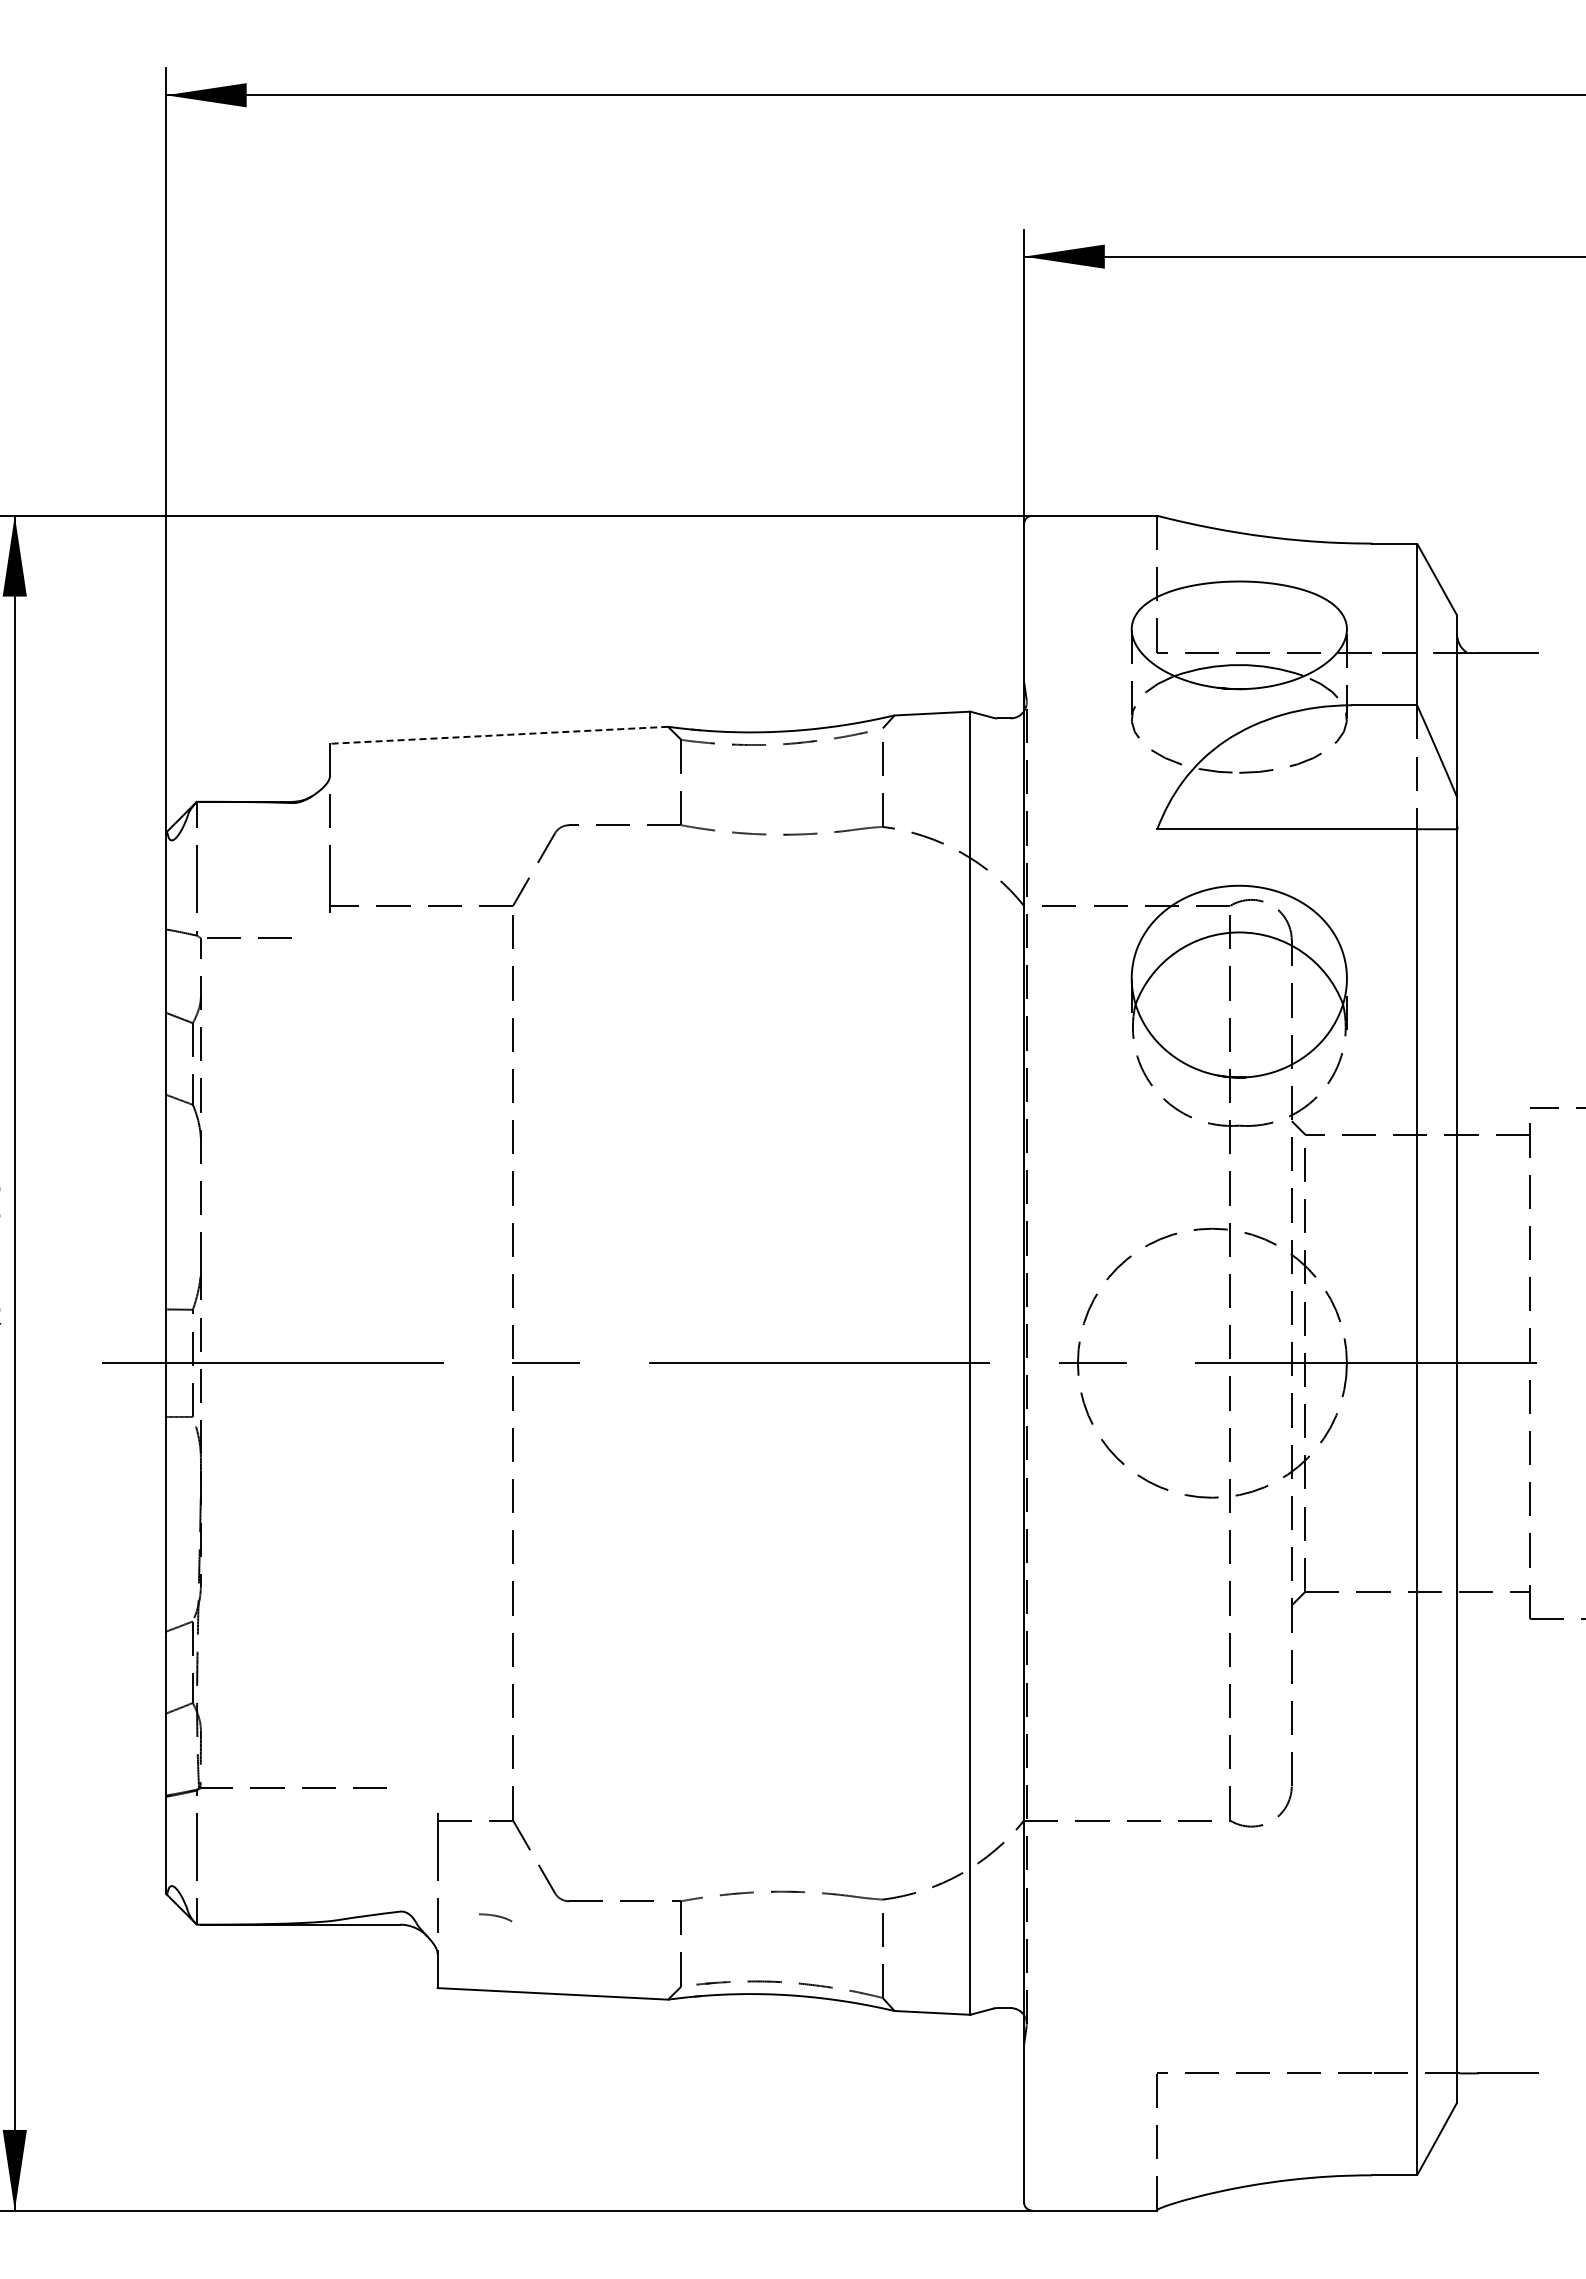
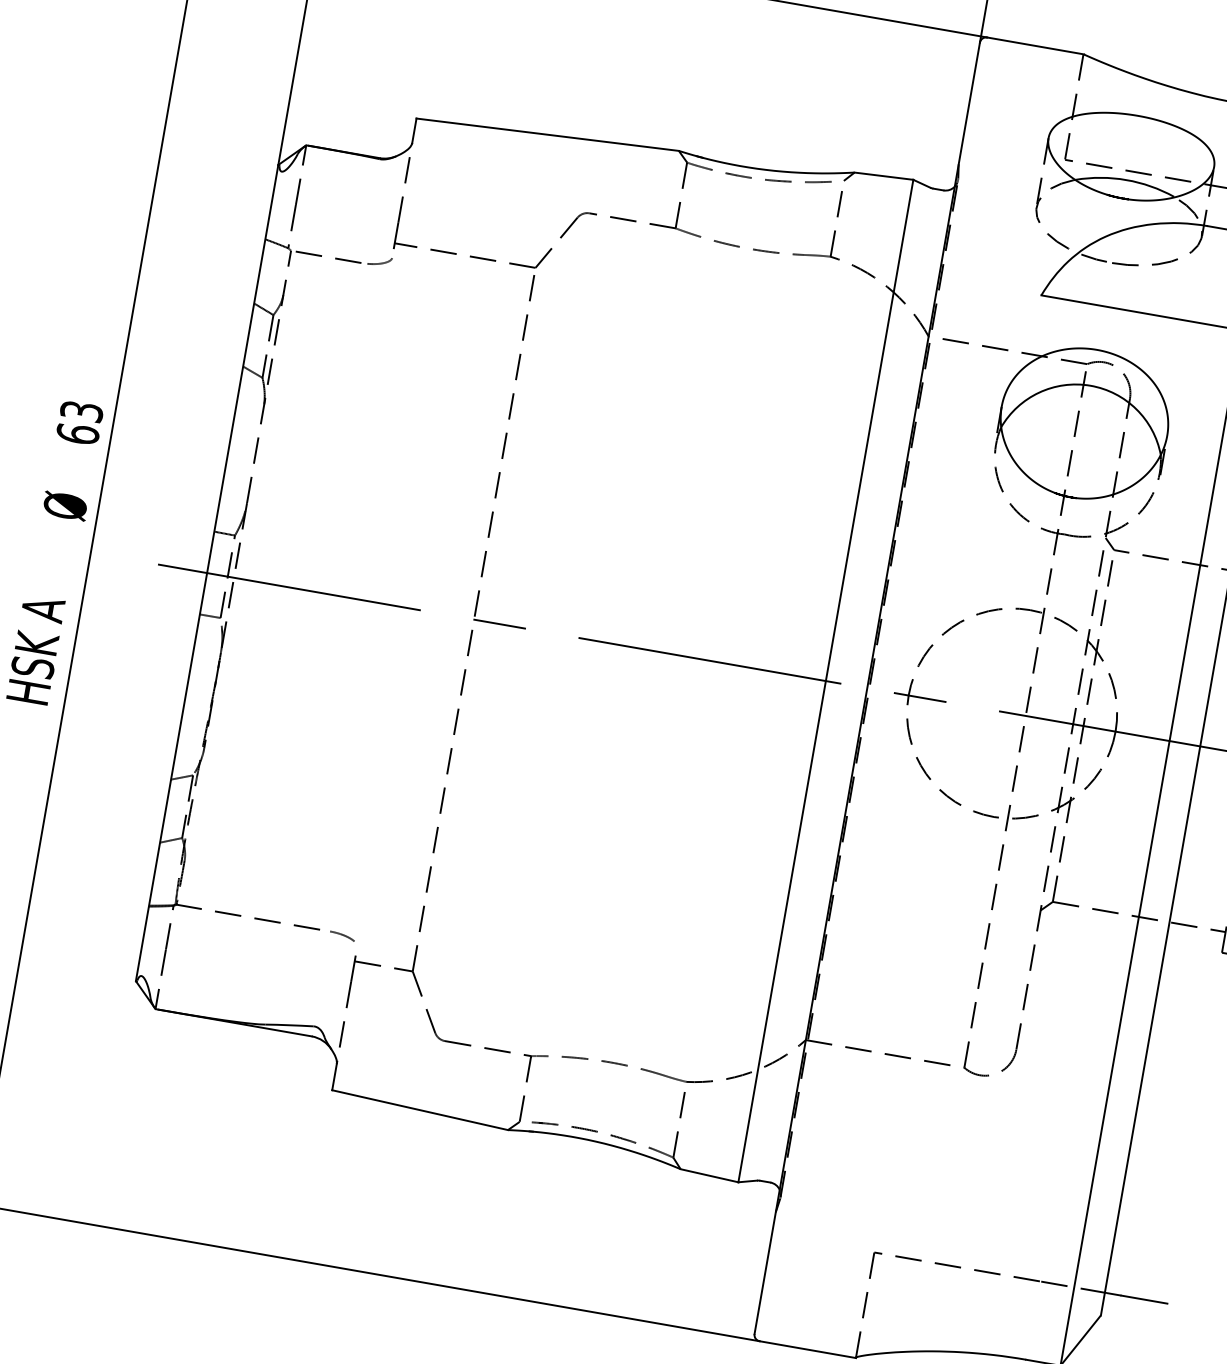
line: (498, 735) -> (547, 134), dashed -> solid
curve: (316, 933) -> (380, 262), added
curve: (495, 1916) -> (342, 935), moved

